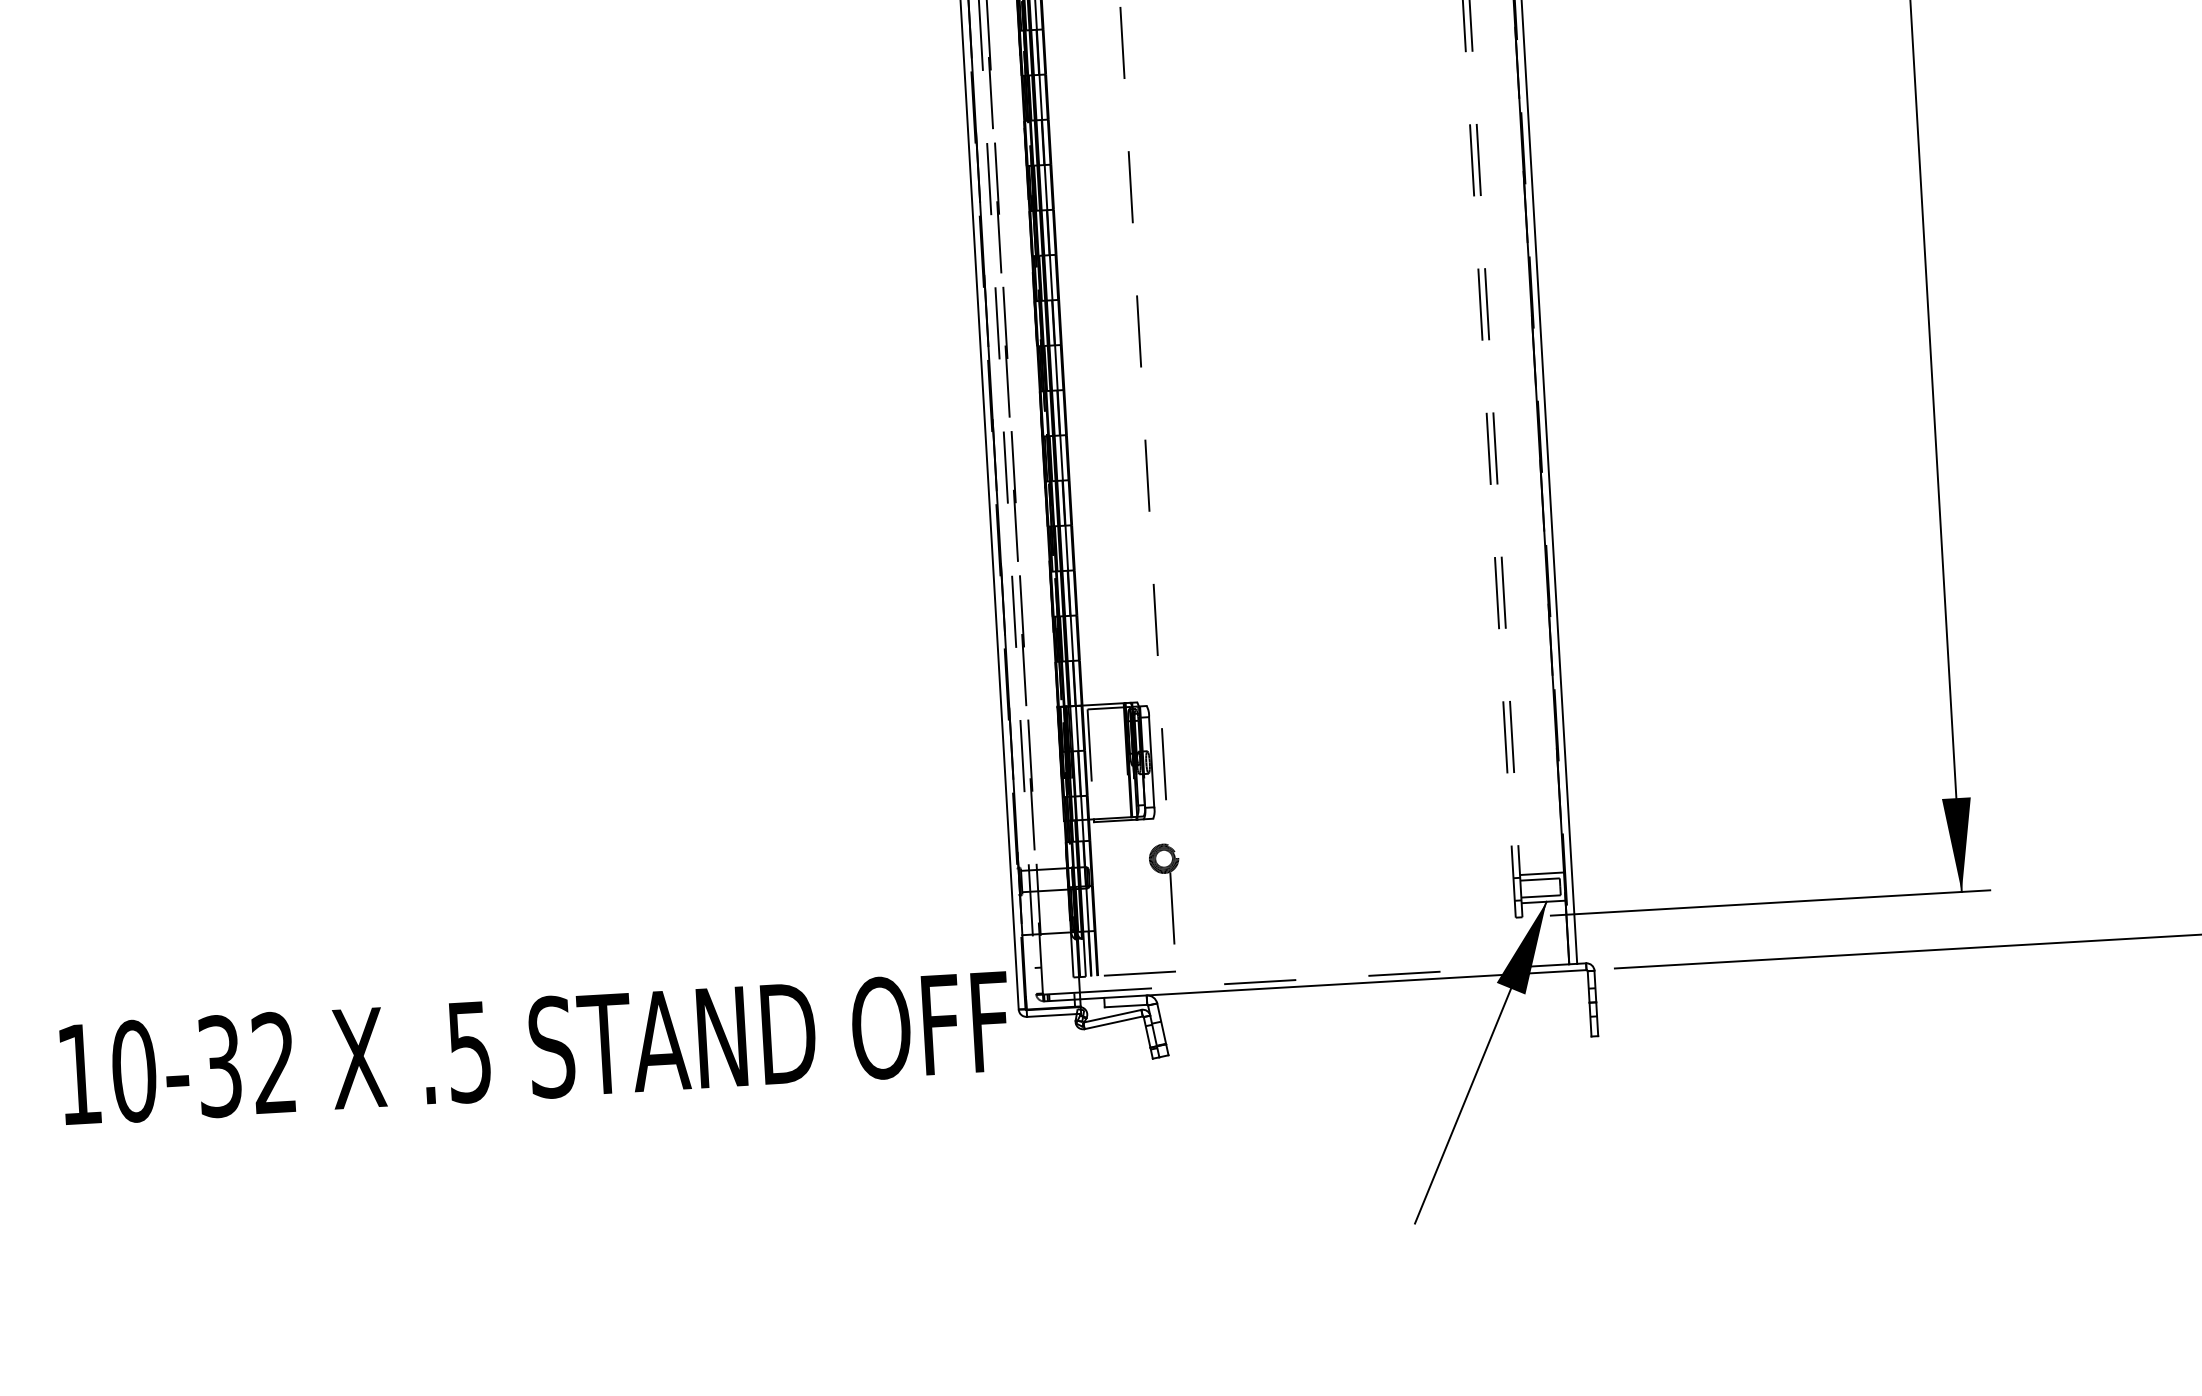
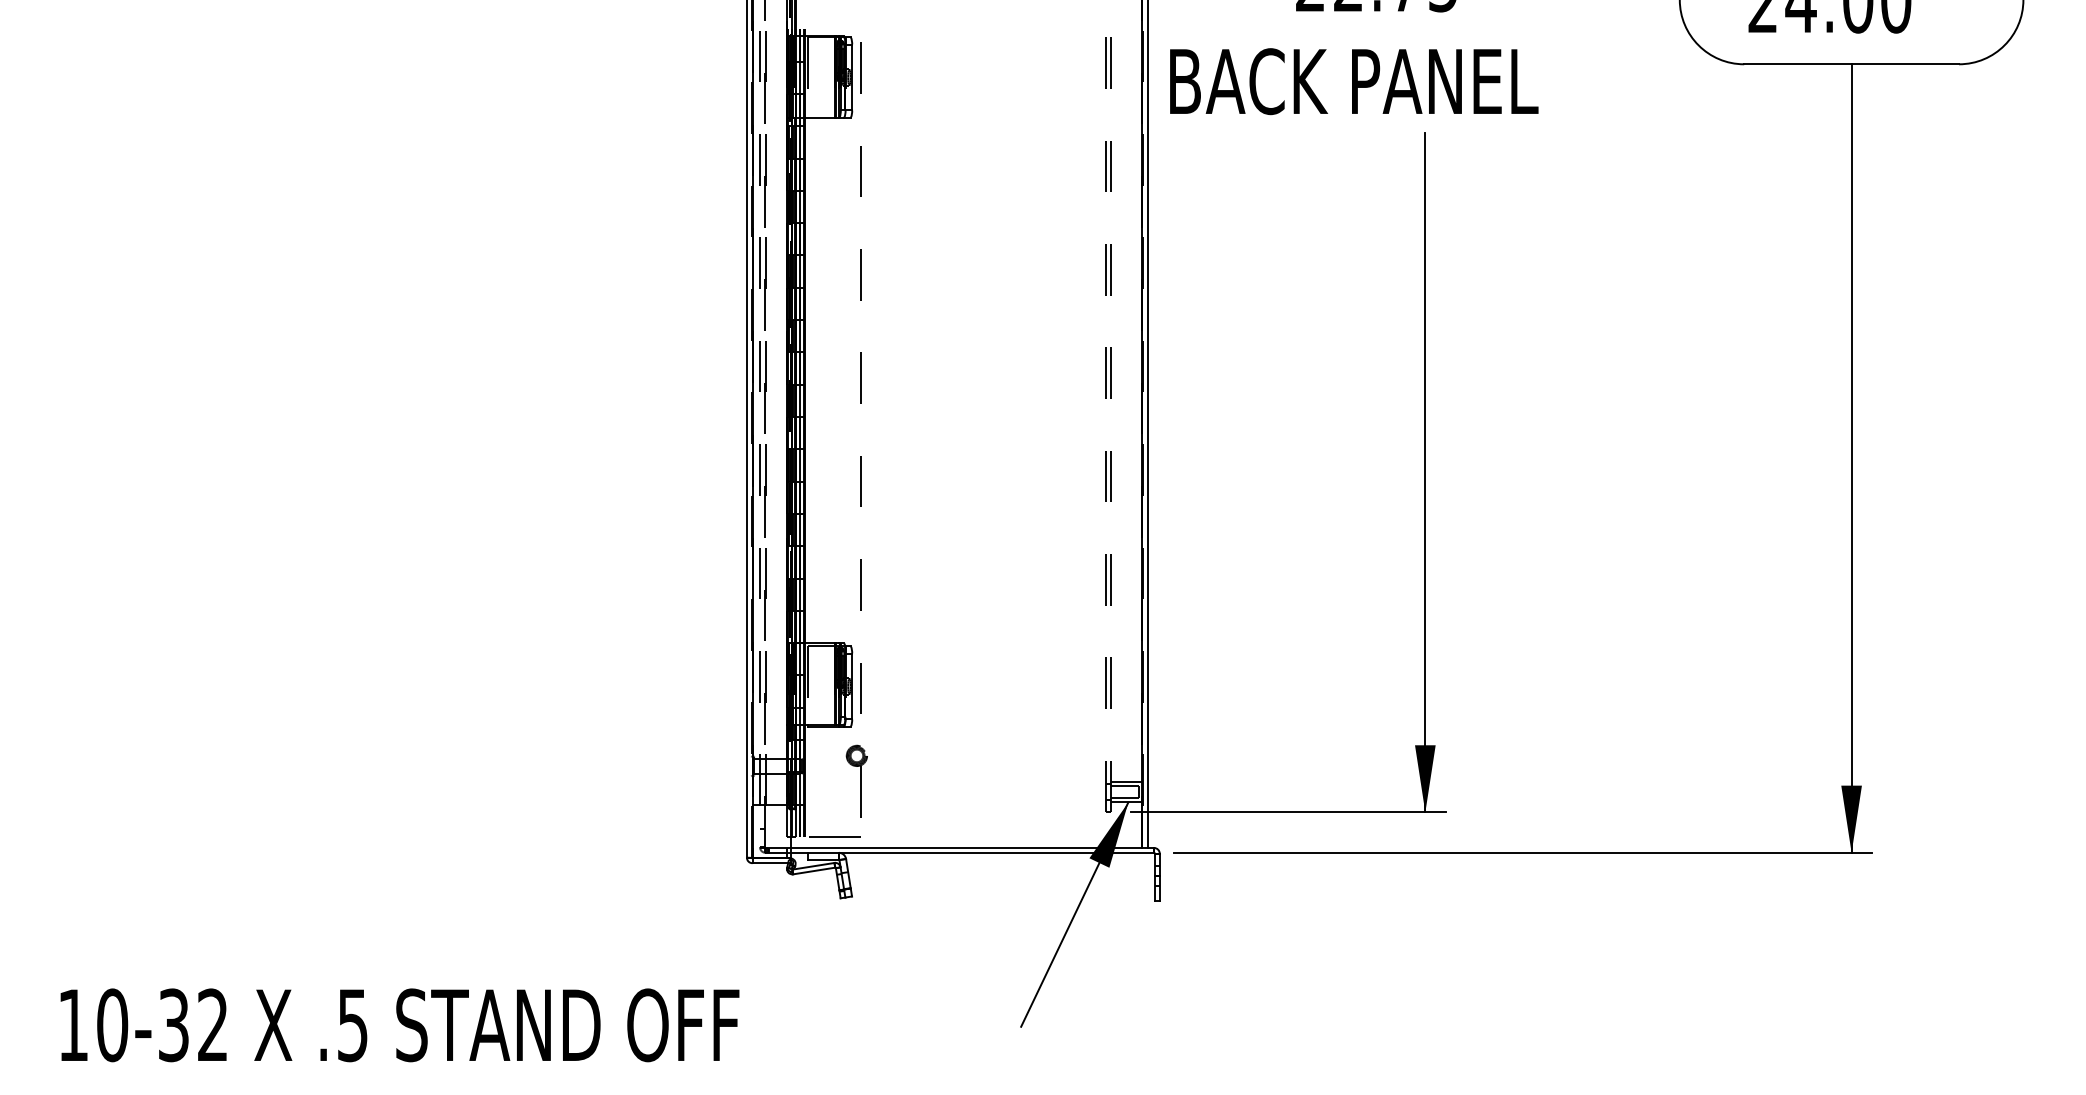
line: (1325, 977) -> (967, 847), dashed -> solid
text: (534, 1048) -> (399, 1025), moved

